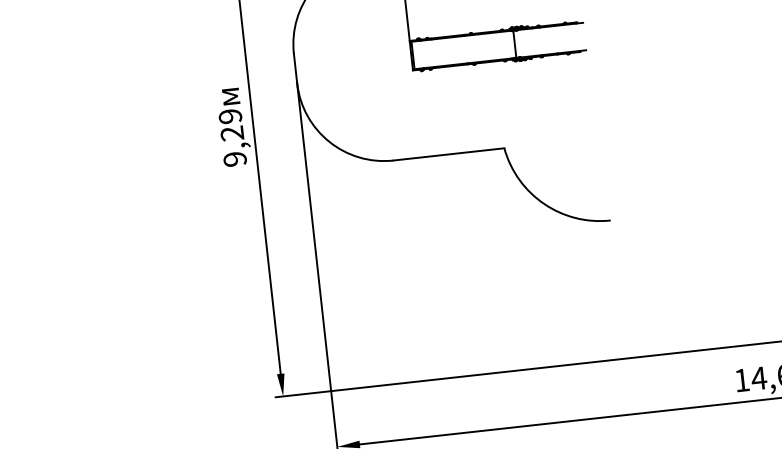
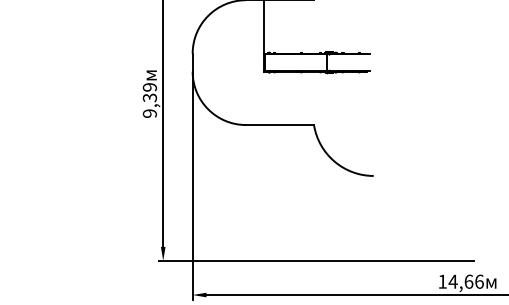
text: (233, 132) -> (150, 97), 9,29 -> 9,39

